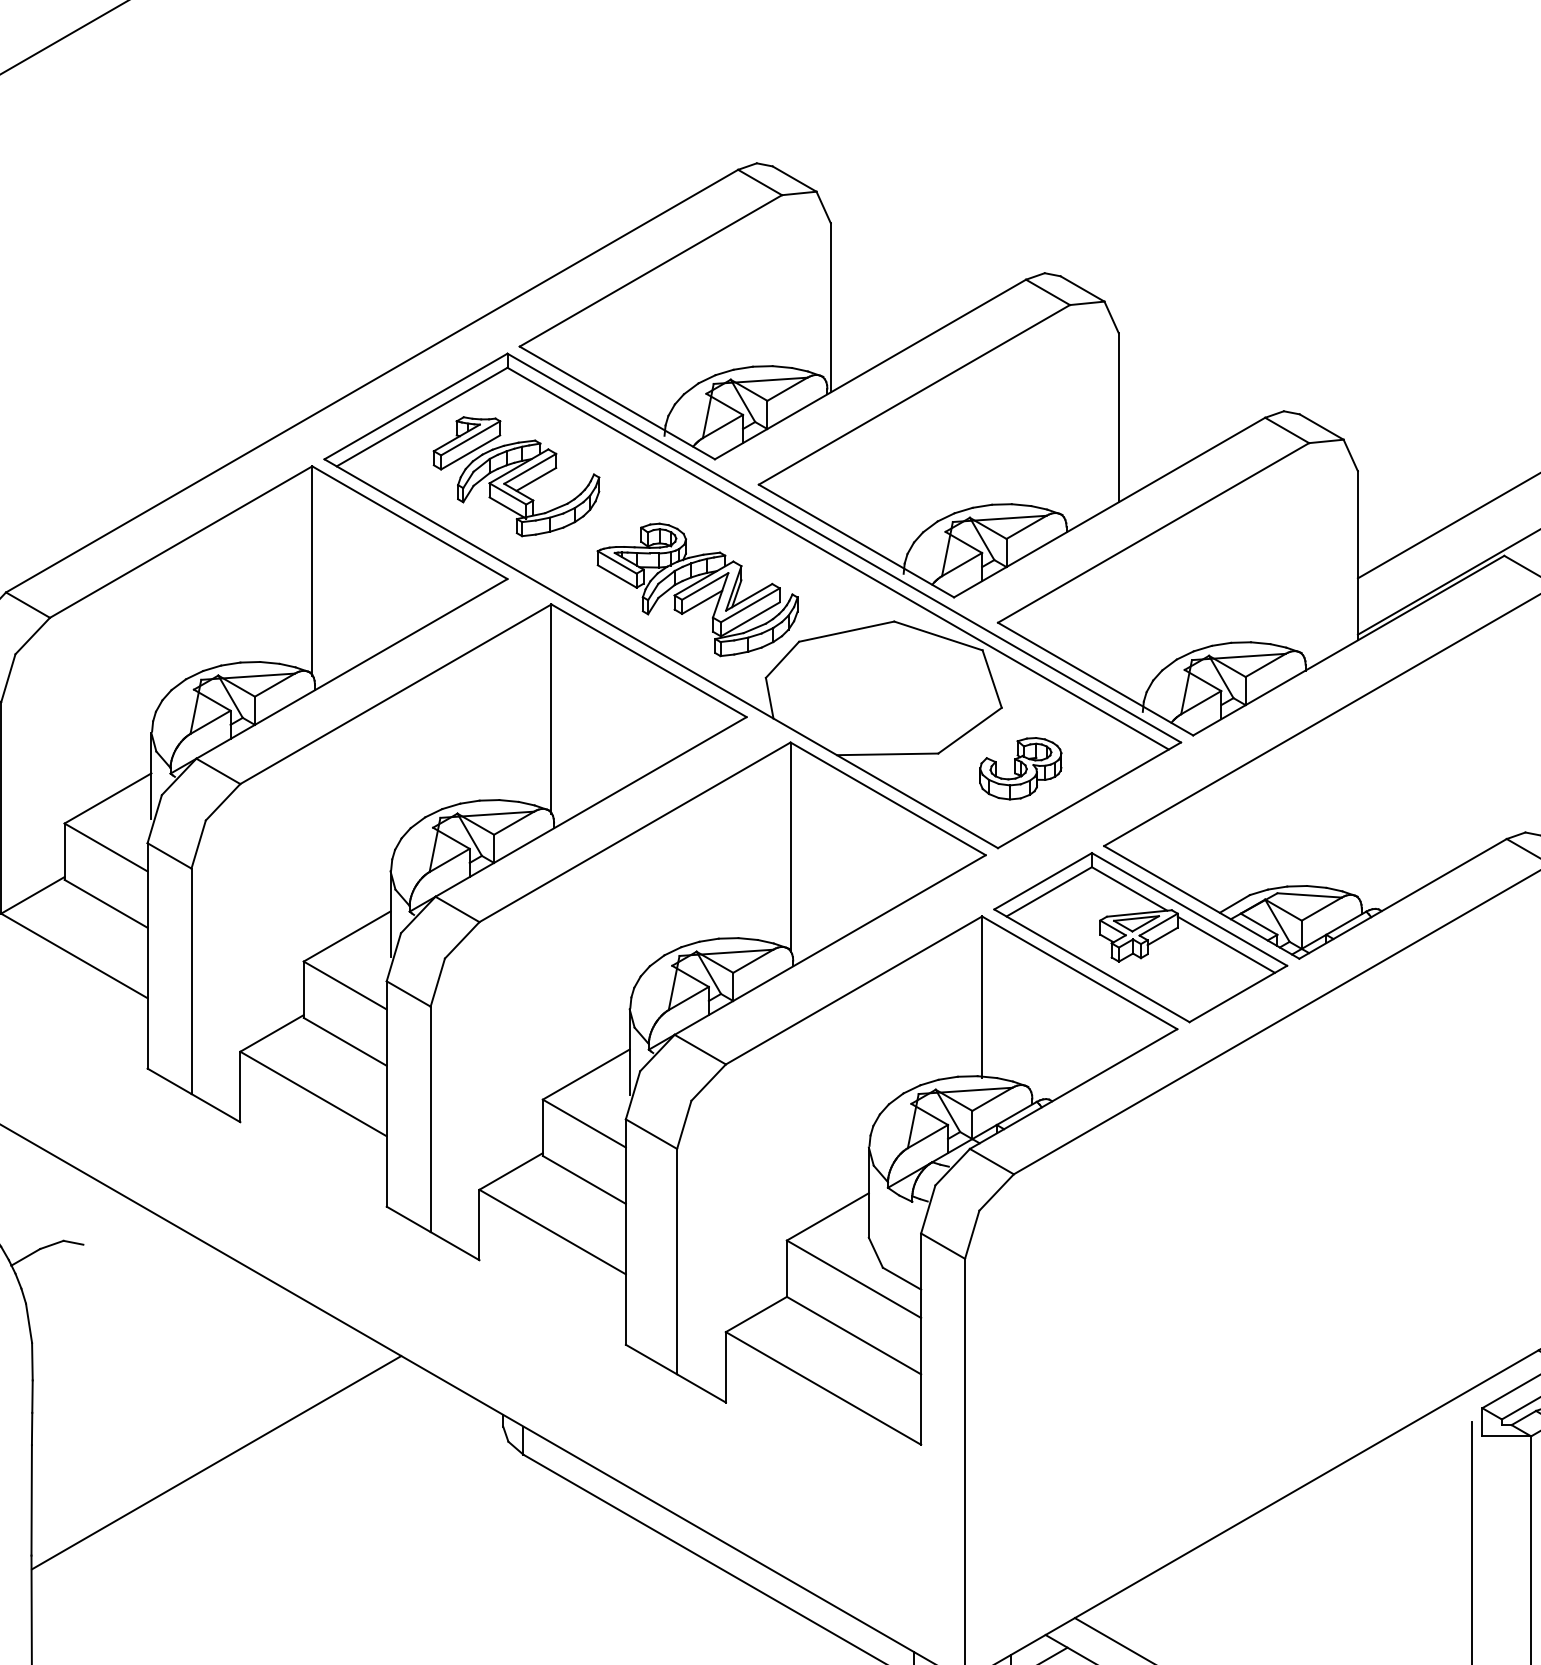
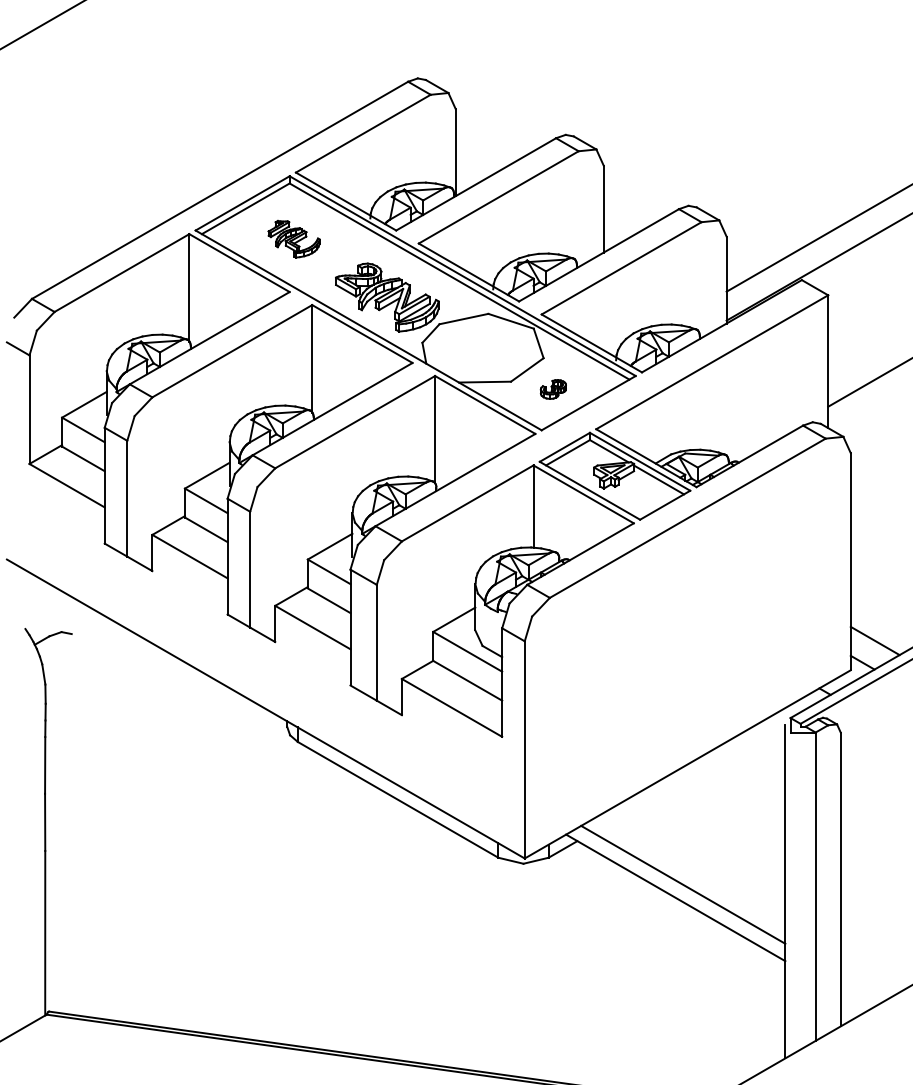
part: (514, 474) -> (293, 238), size x0.6
part: (1020, 768) -> (553, 389), size x0.6
line: (217, 1461) -> (140, 745), removed

